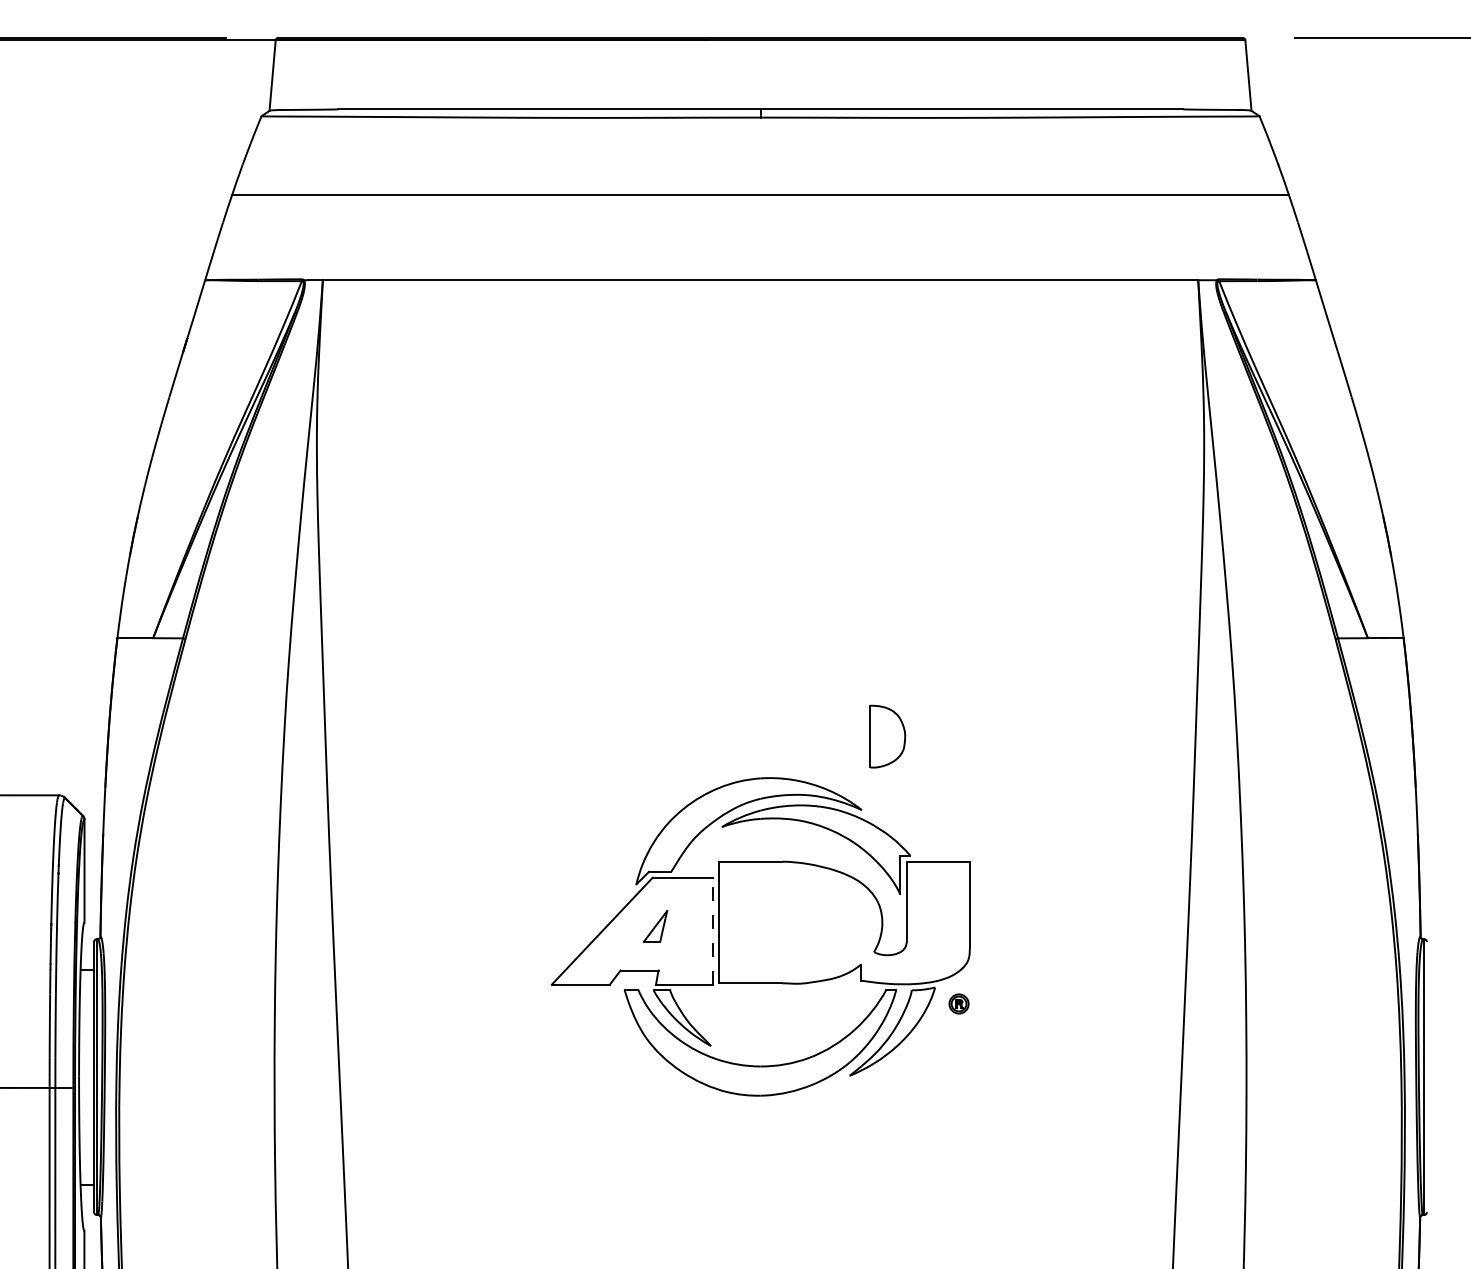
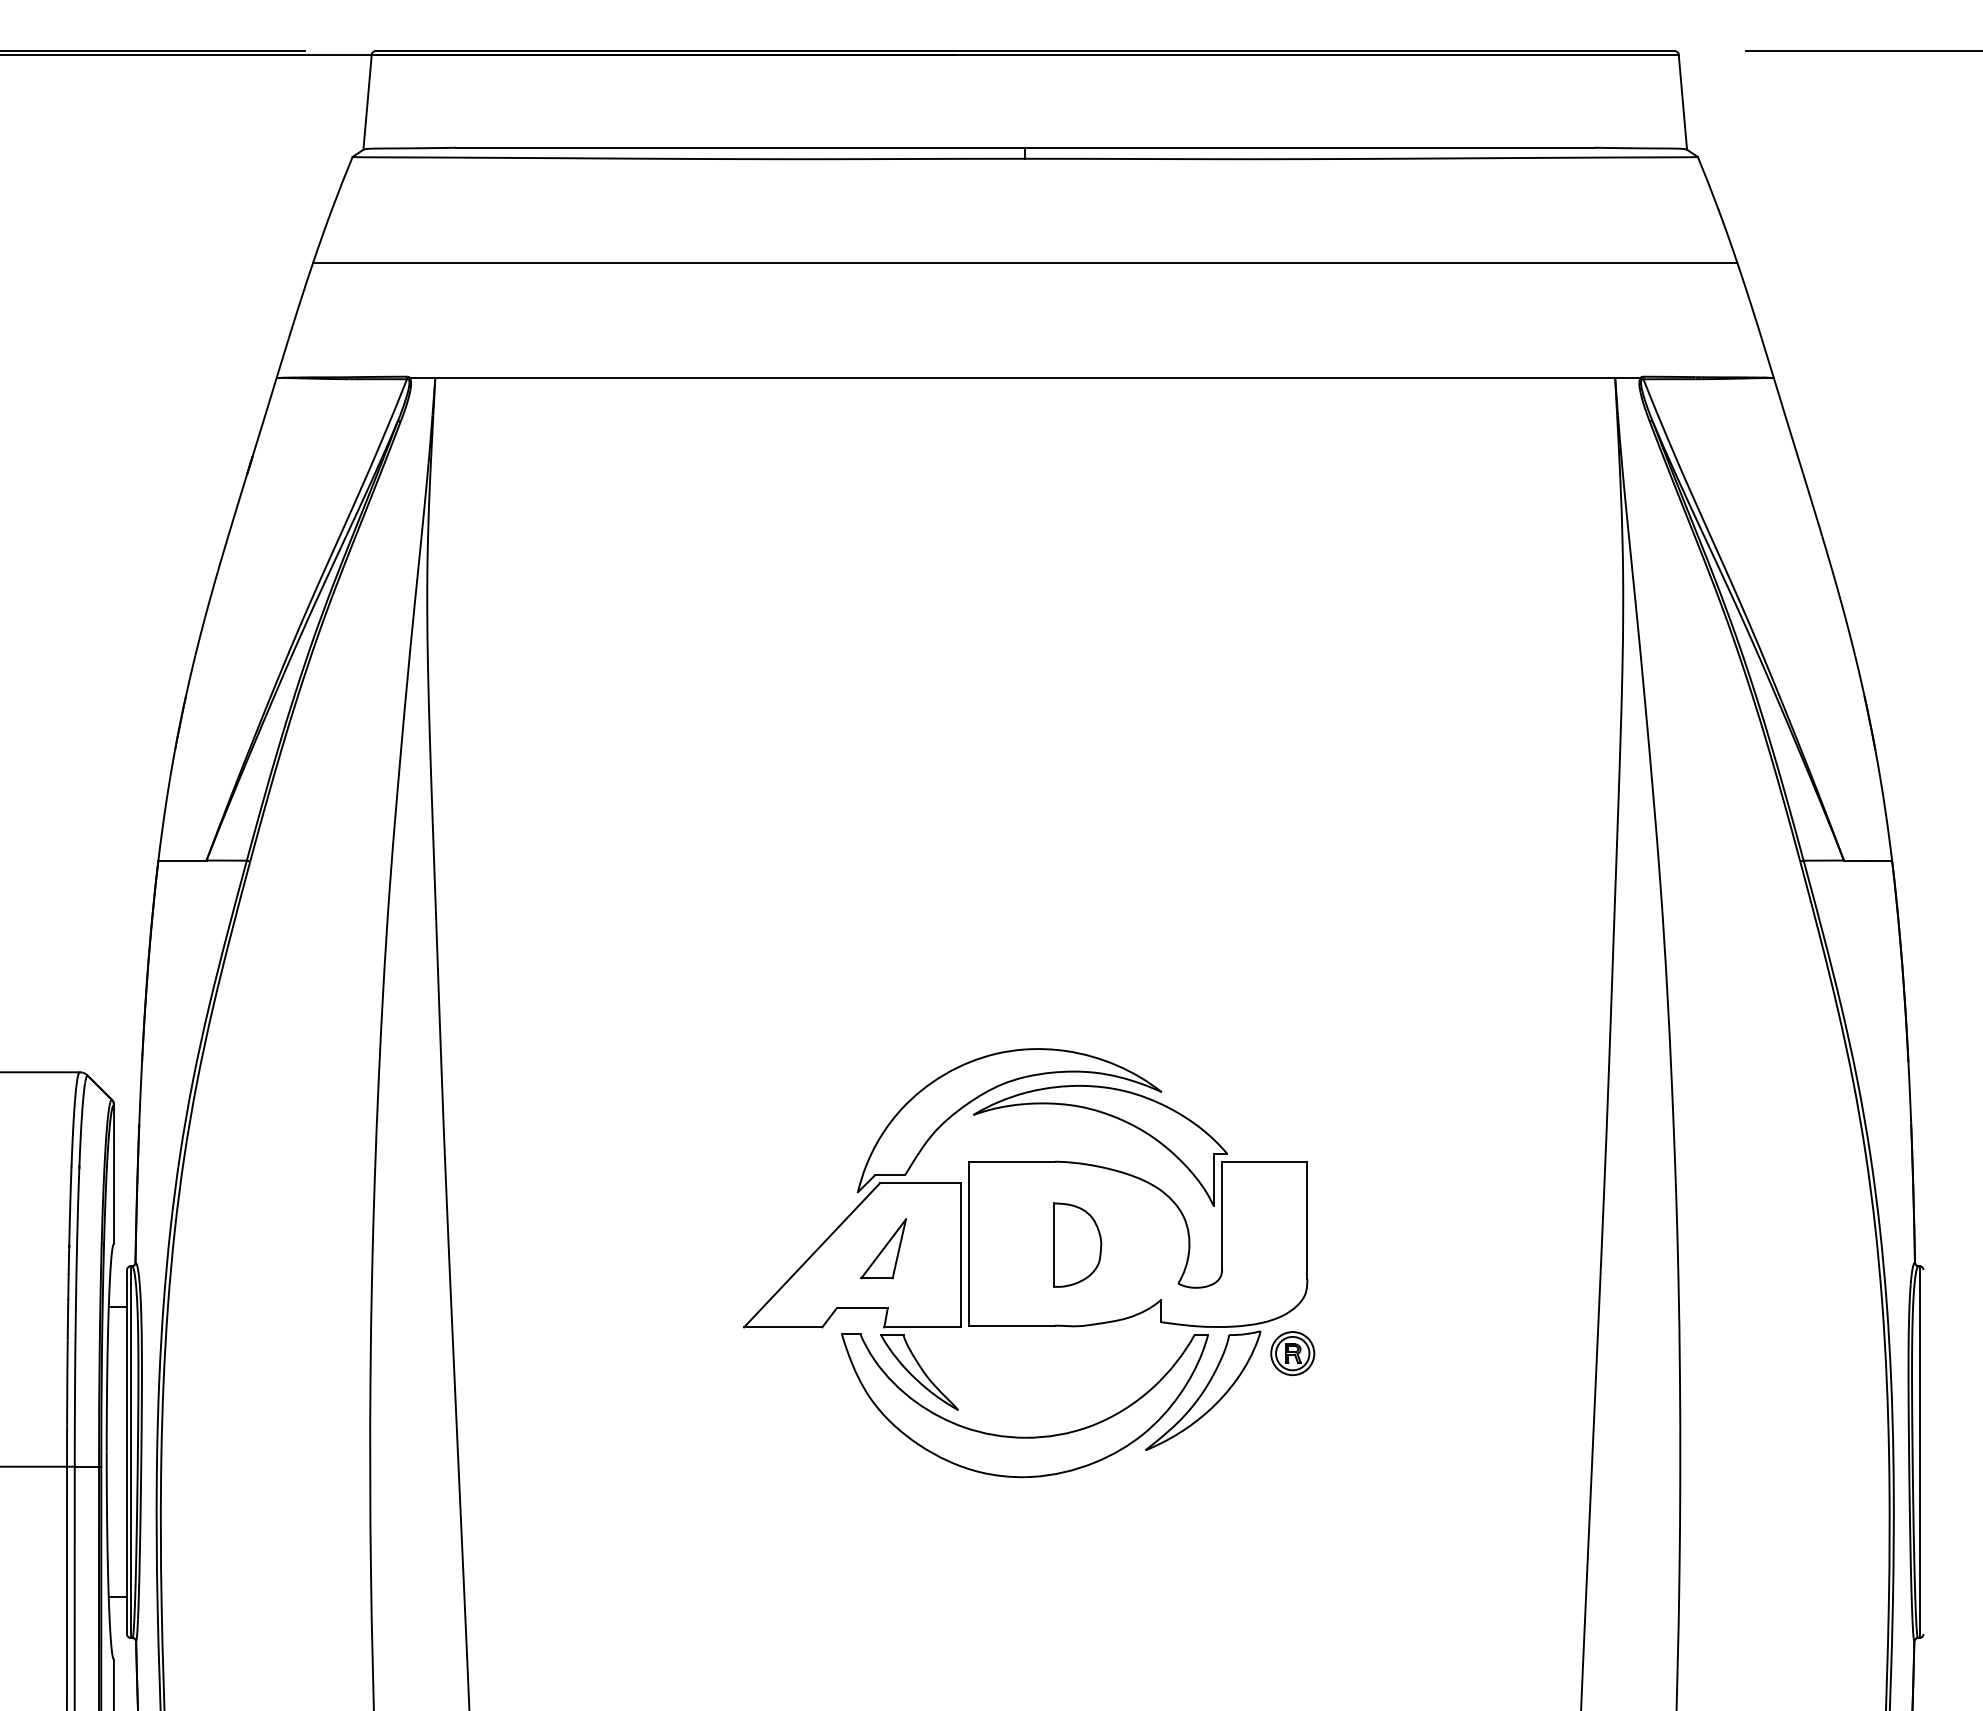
part: (887, 736) -> (1077, 1244), moved
part: (655, 926) -> (883, 1248), size x1.43
line: (712, 930) -> (960, 1254), dashed -> solid
part: (958, 1003) -> (1292, 1353), size x1.67

